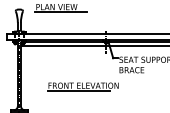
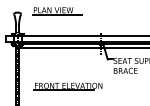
part: (82, 86) -> (67, 86), moved

